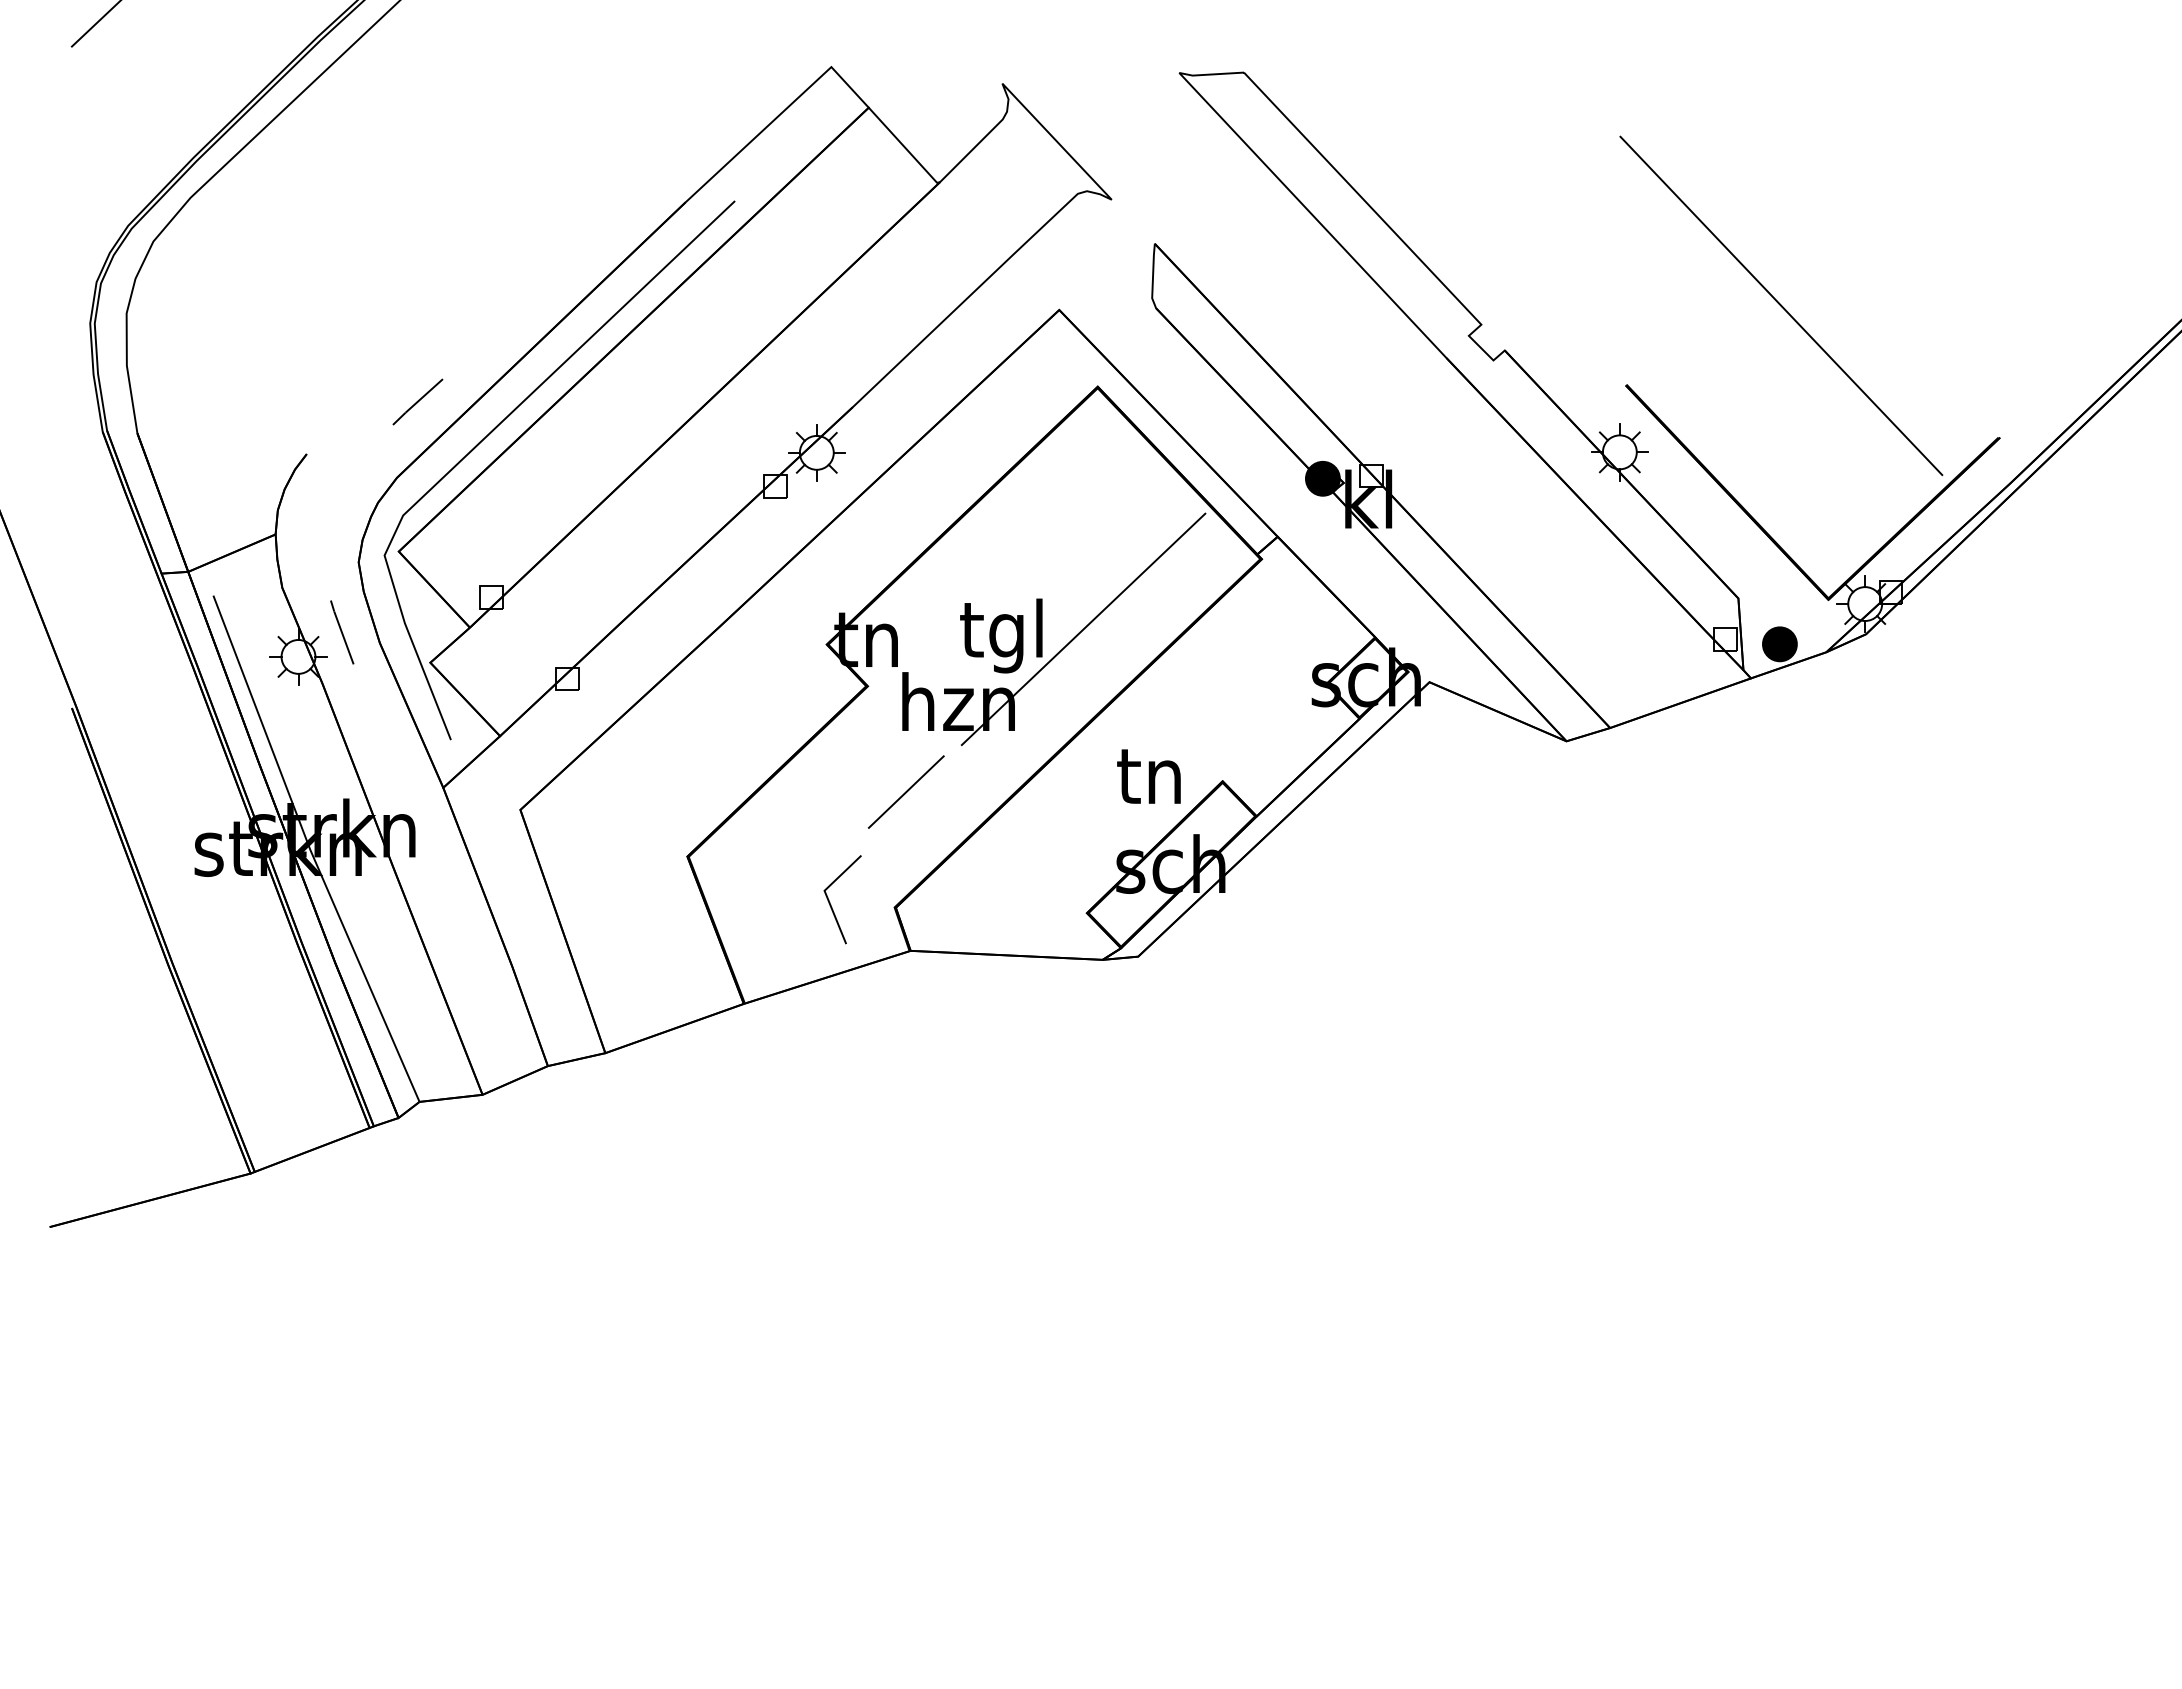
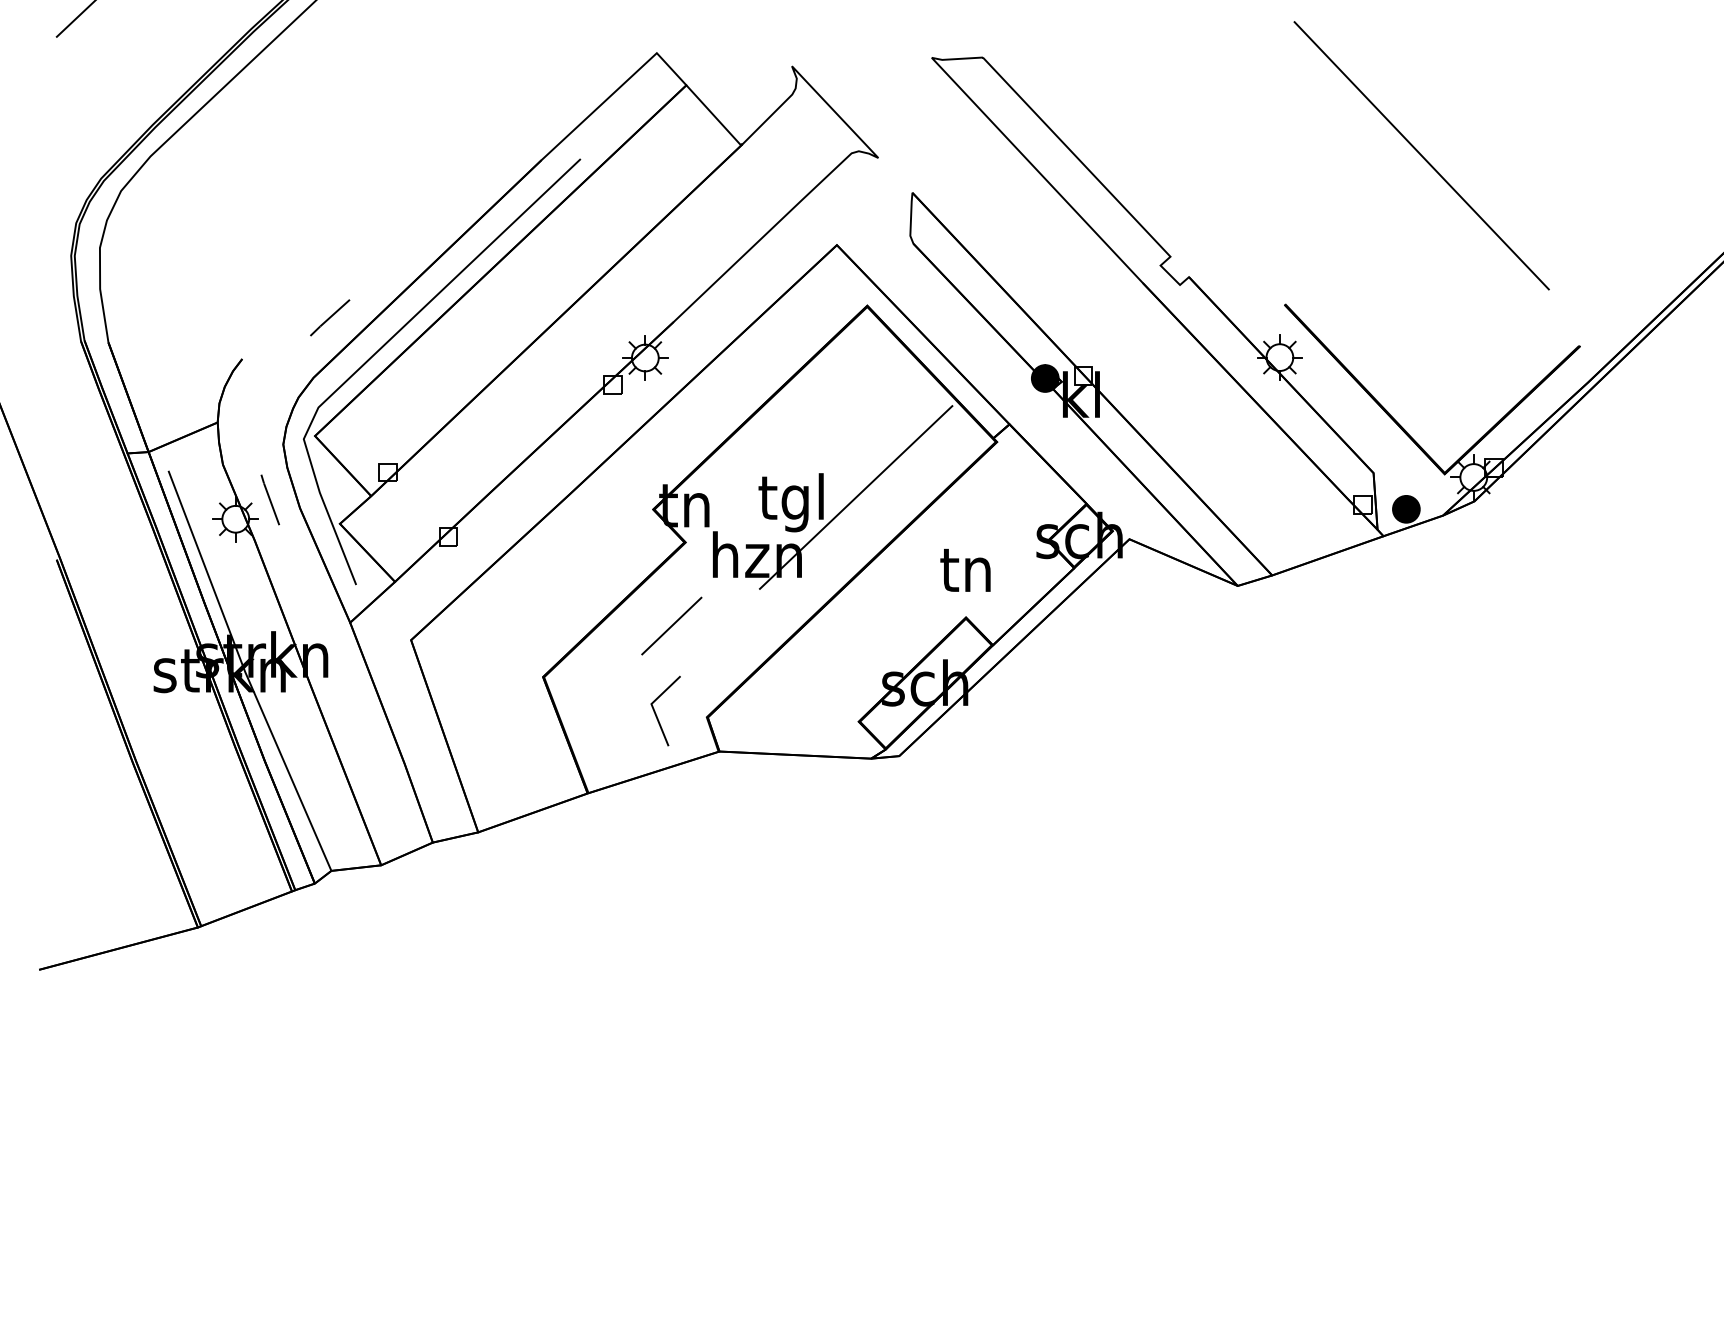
line: (1781, 305) -> (1421, 155), moved
text: (1148, 776) -> (965, 570), moved
line: (905, 791) -> (671, 625), moved

